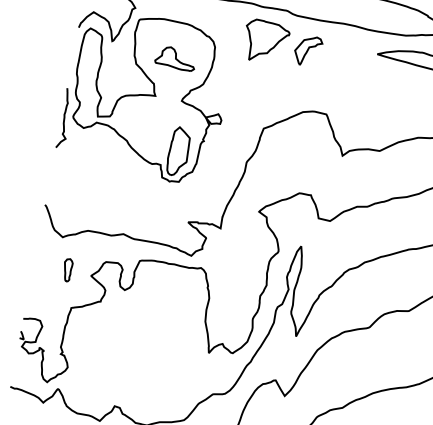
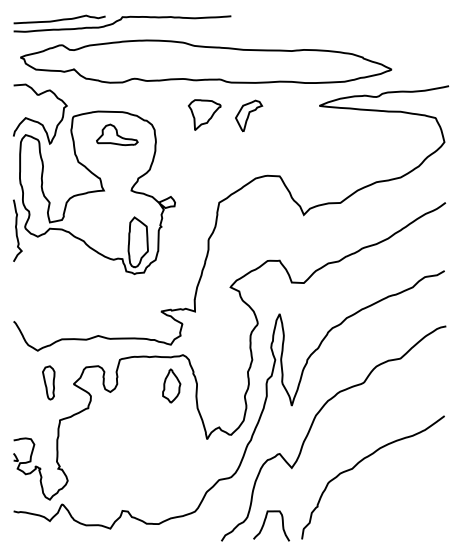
part: (265, 41) -> (204, 114), size x0.71
part: (176, 58) -> (117, 134), moved
part: (67, 269) -> (48, 382), size x1.43
part: (184, 295) -> (171, 385), added

